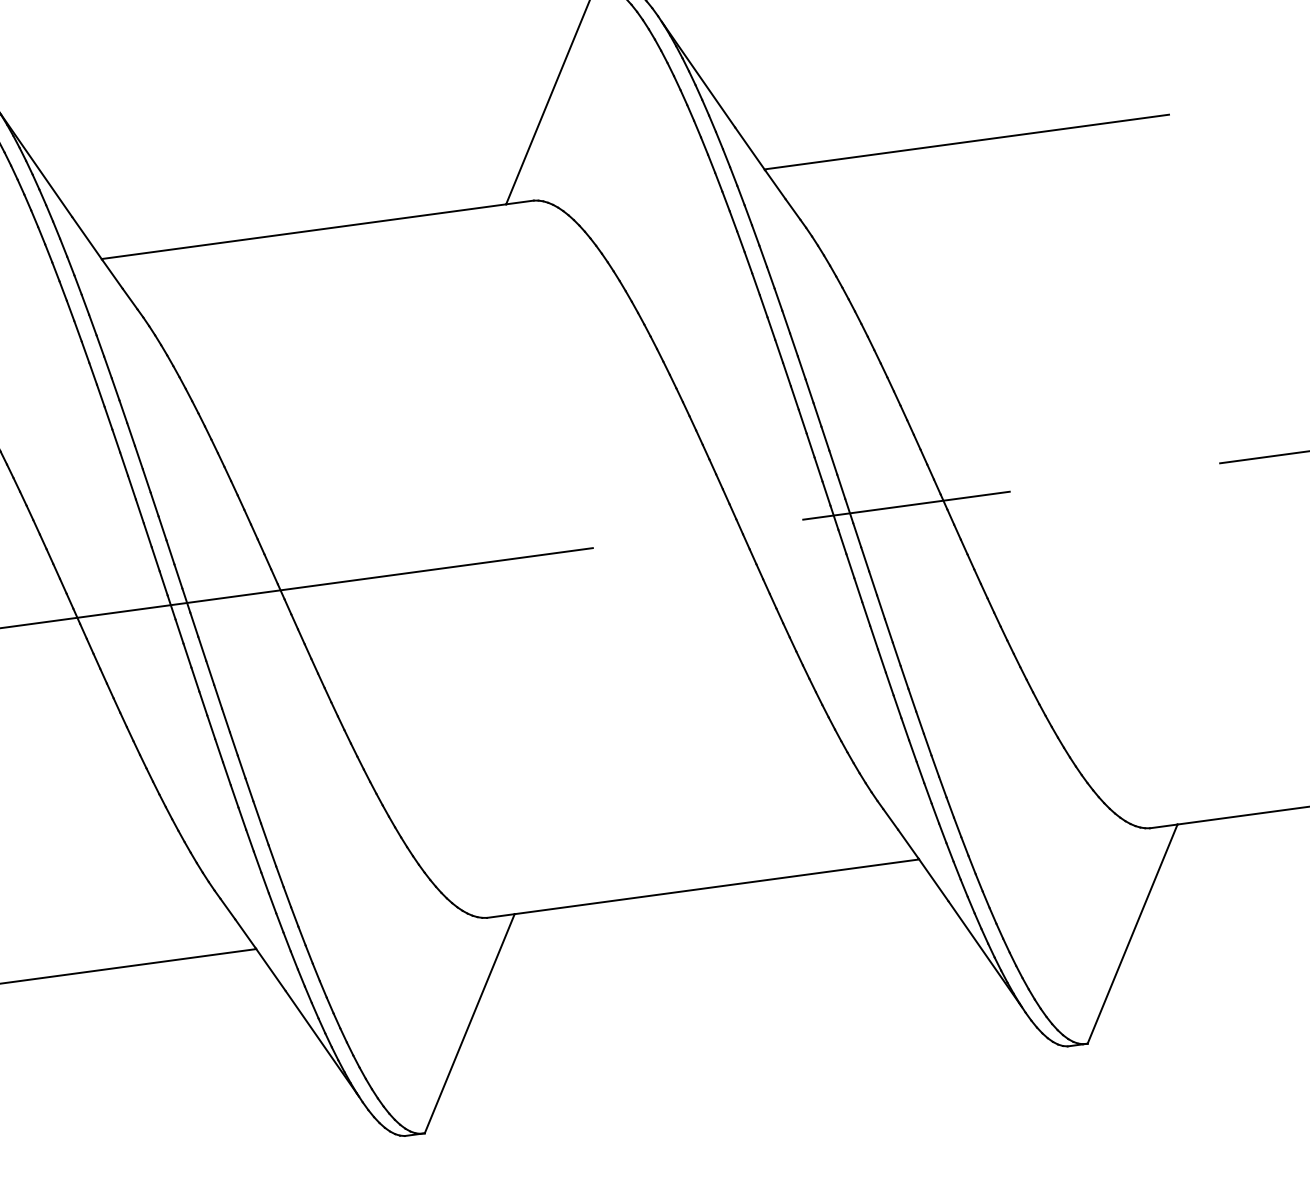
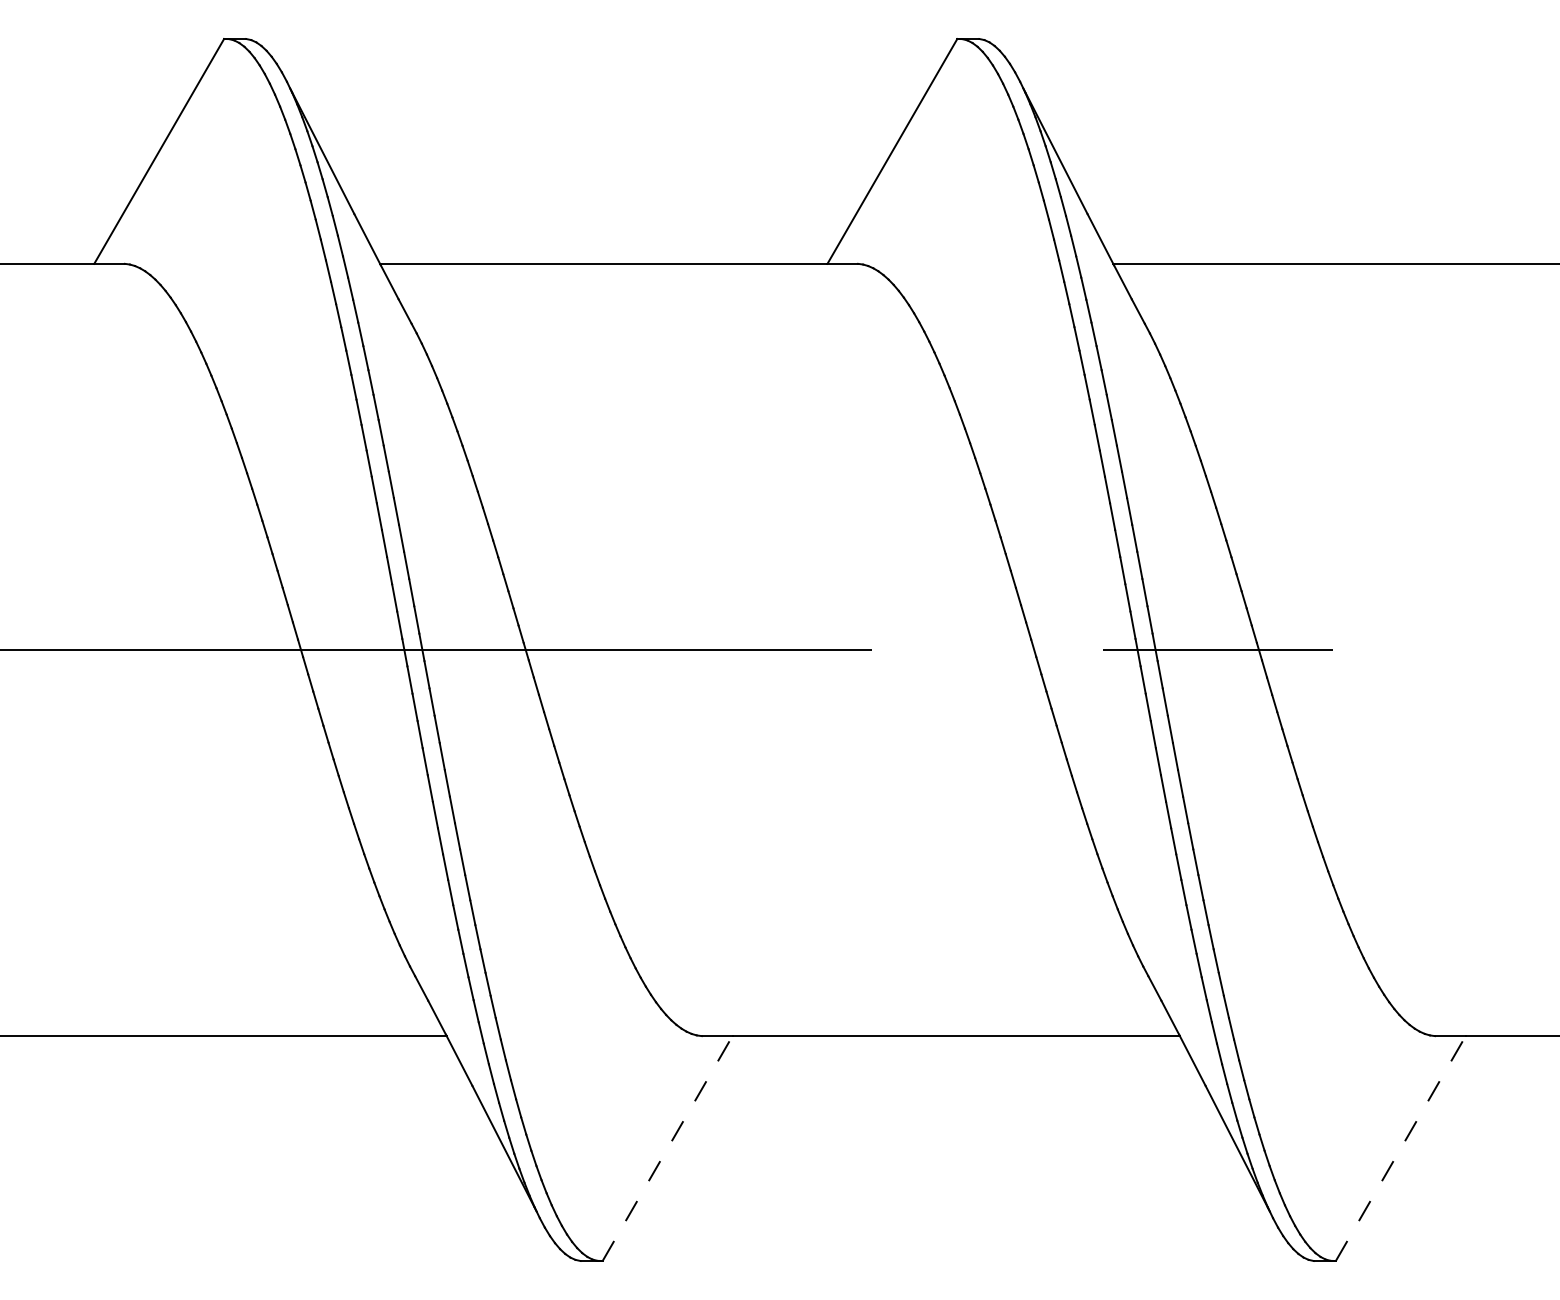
line: (1132, 934) -> (1400, 1148), solid -> dashed
line: (469, 1023) -> (667, 1148), solid -> dashed

